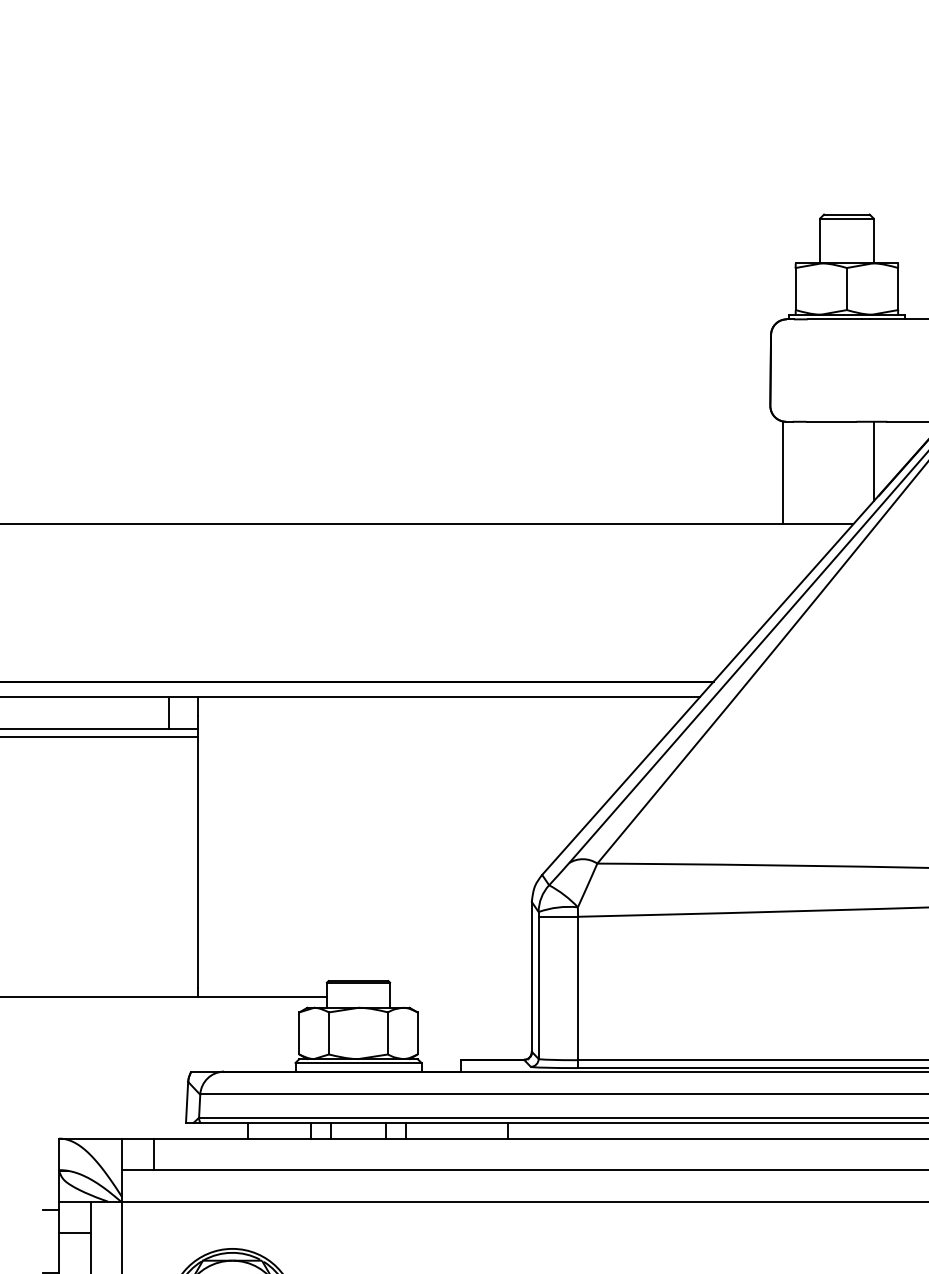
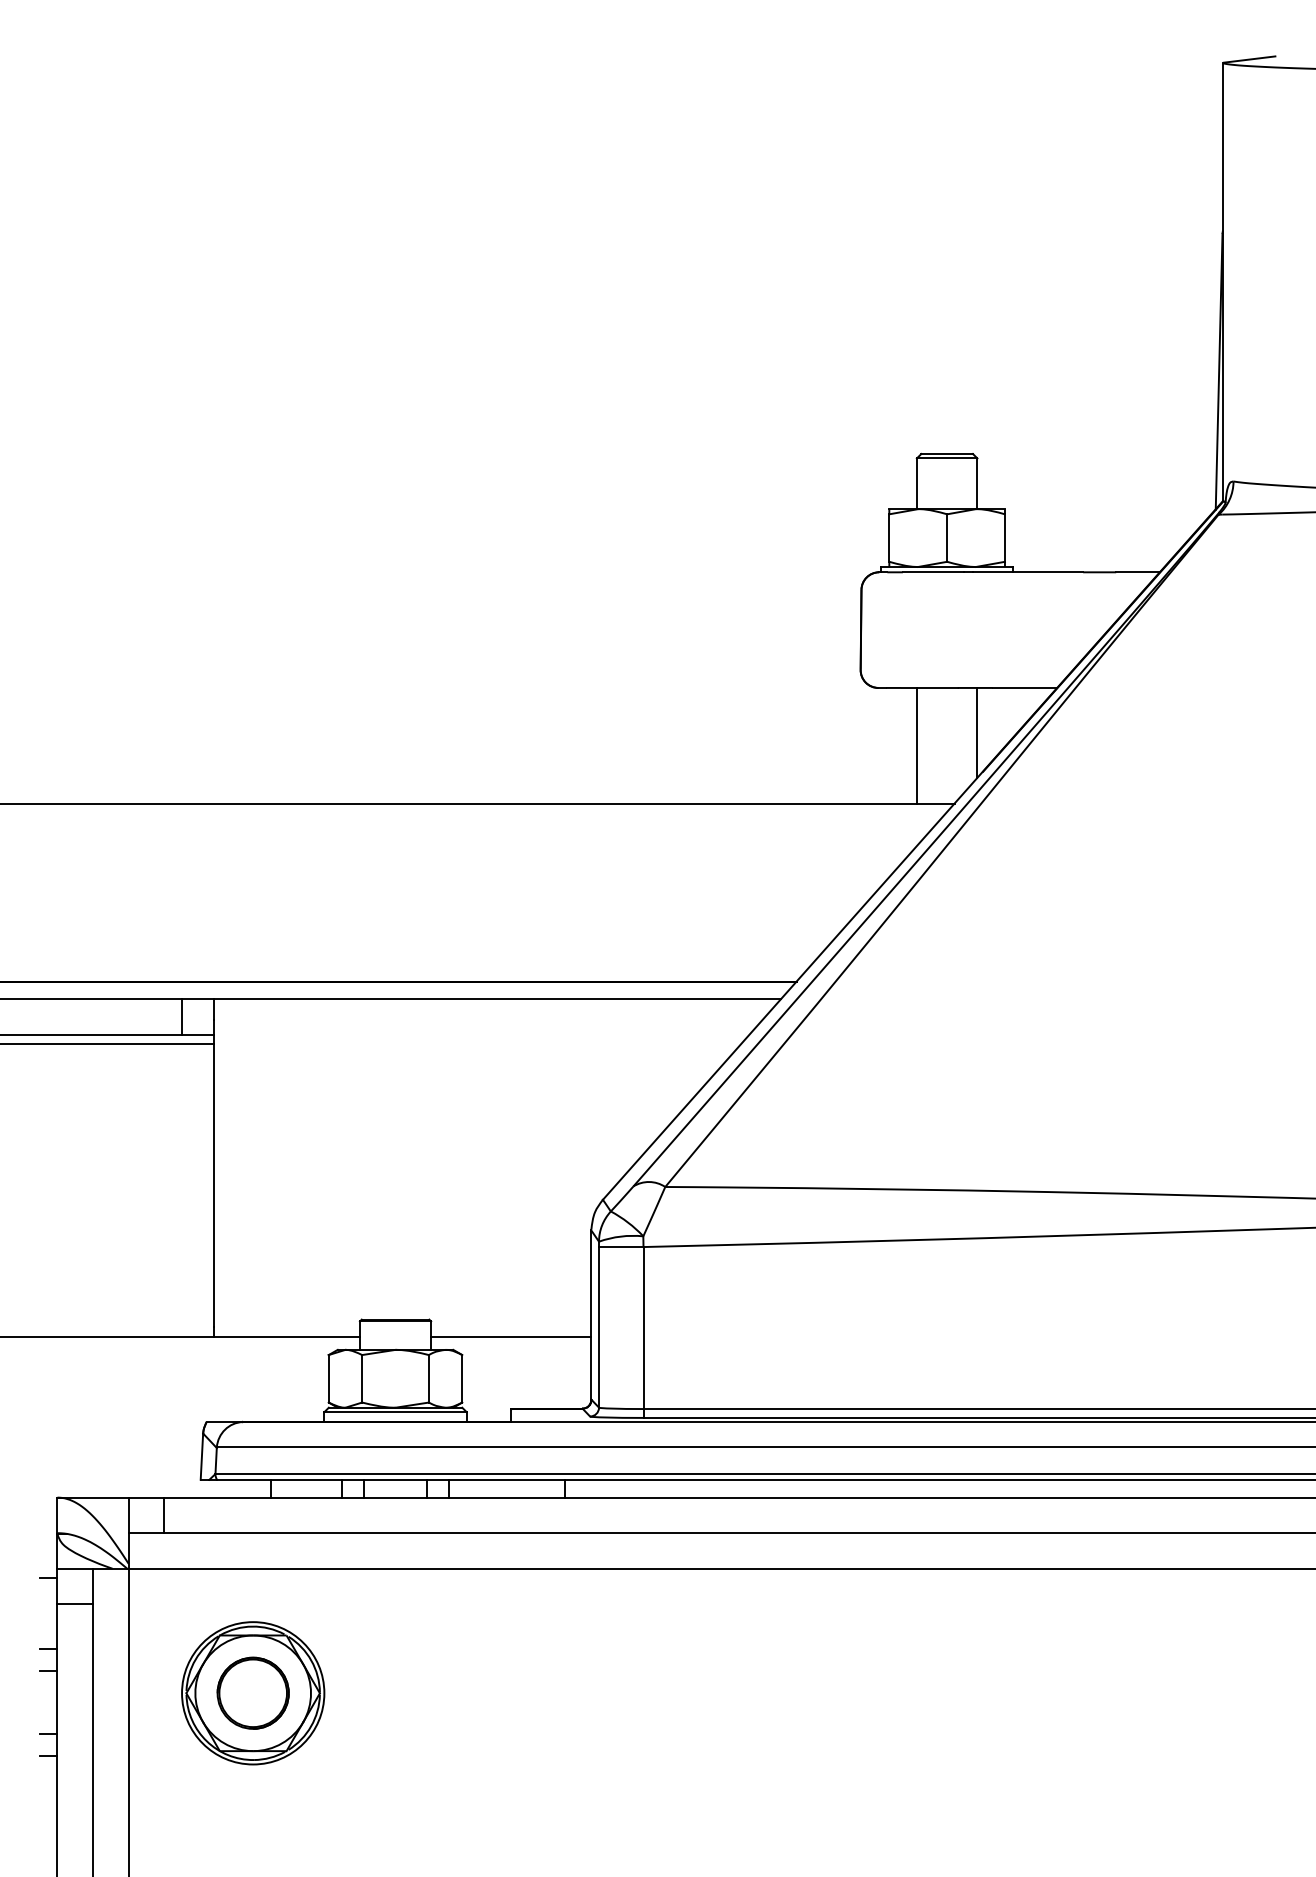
line: (782, 472) -> (916, 745), moved
line: (461, 996) -> (511, 1337), added

